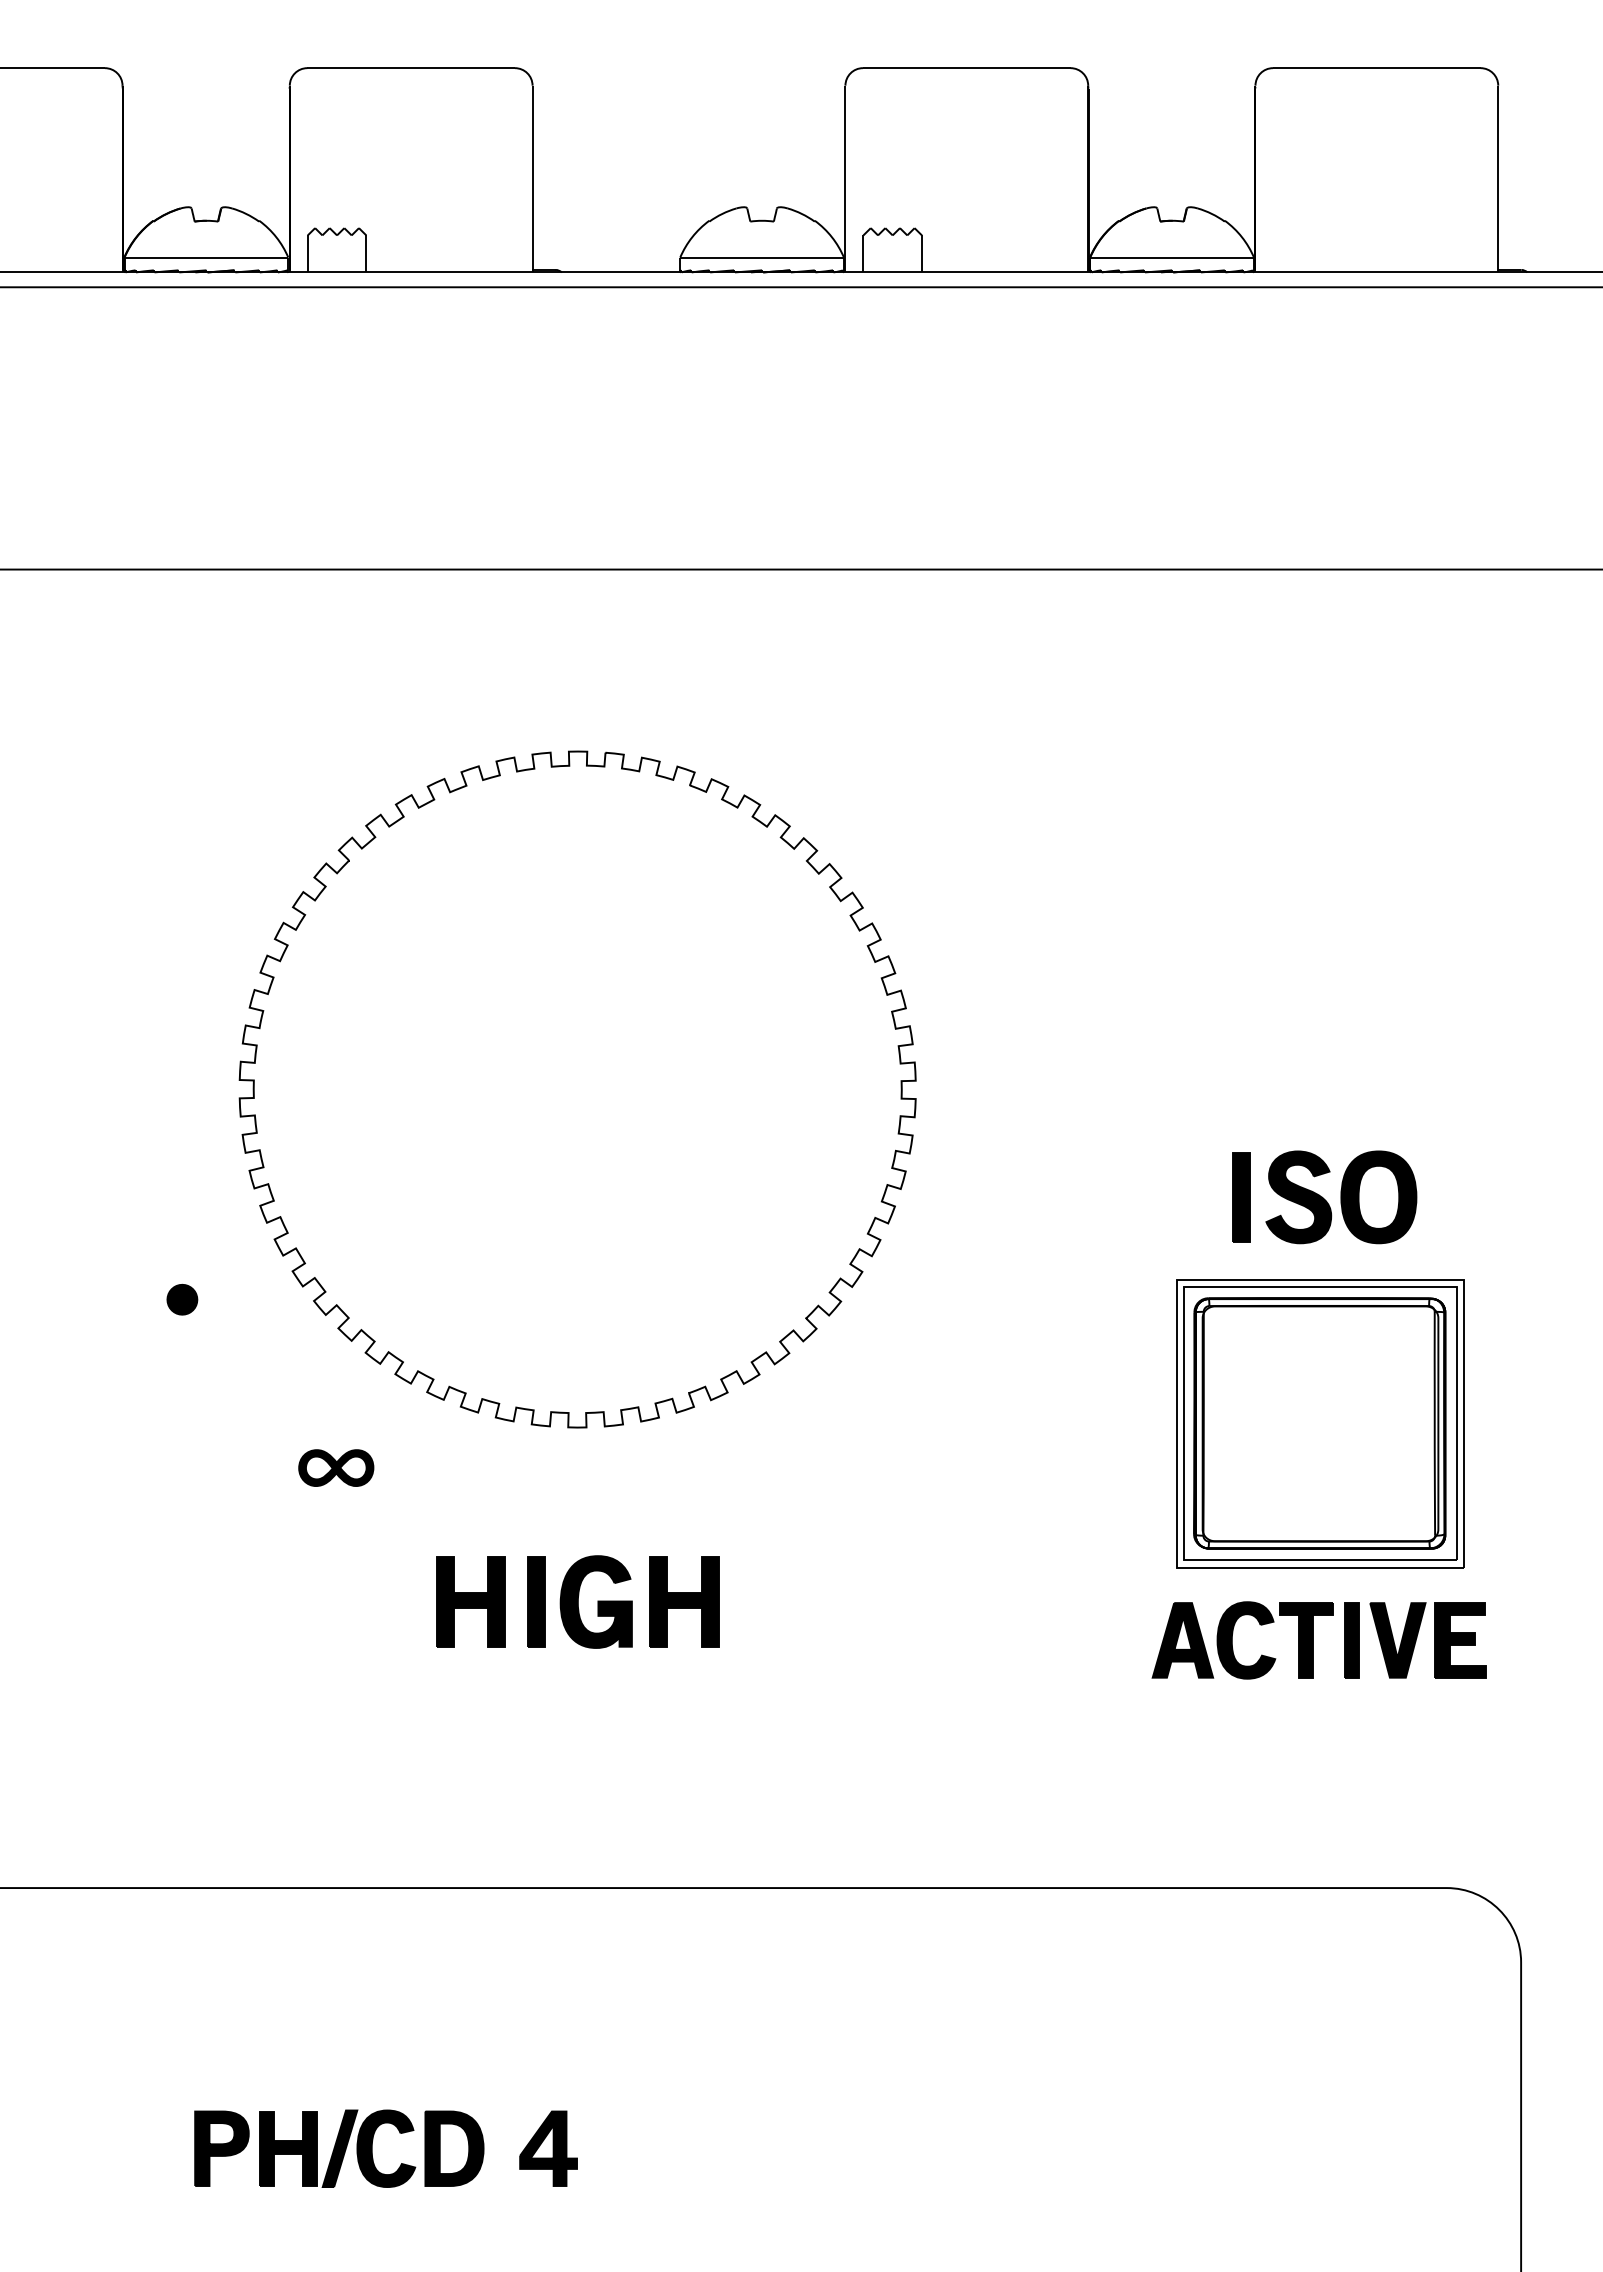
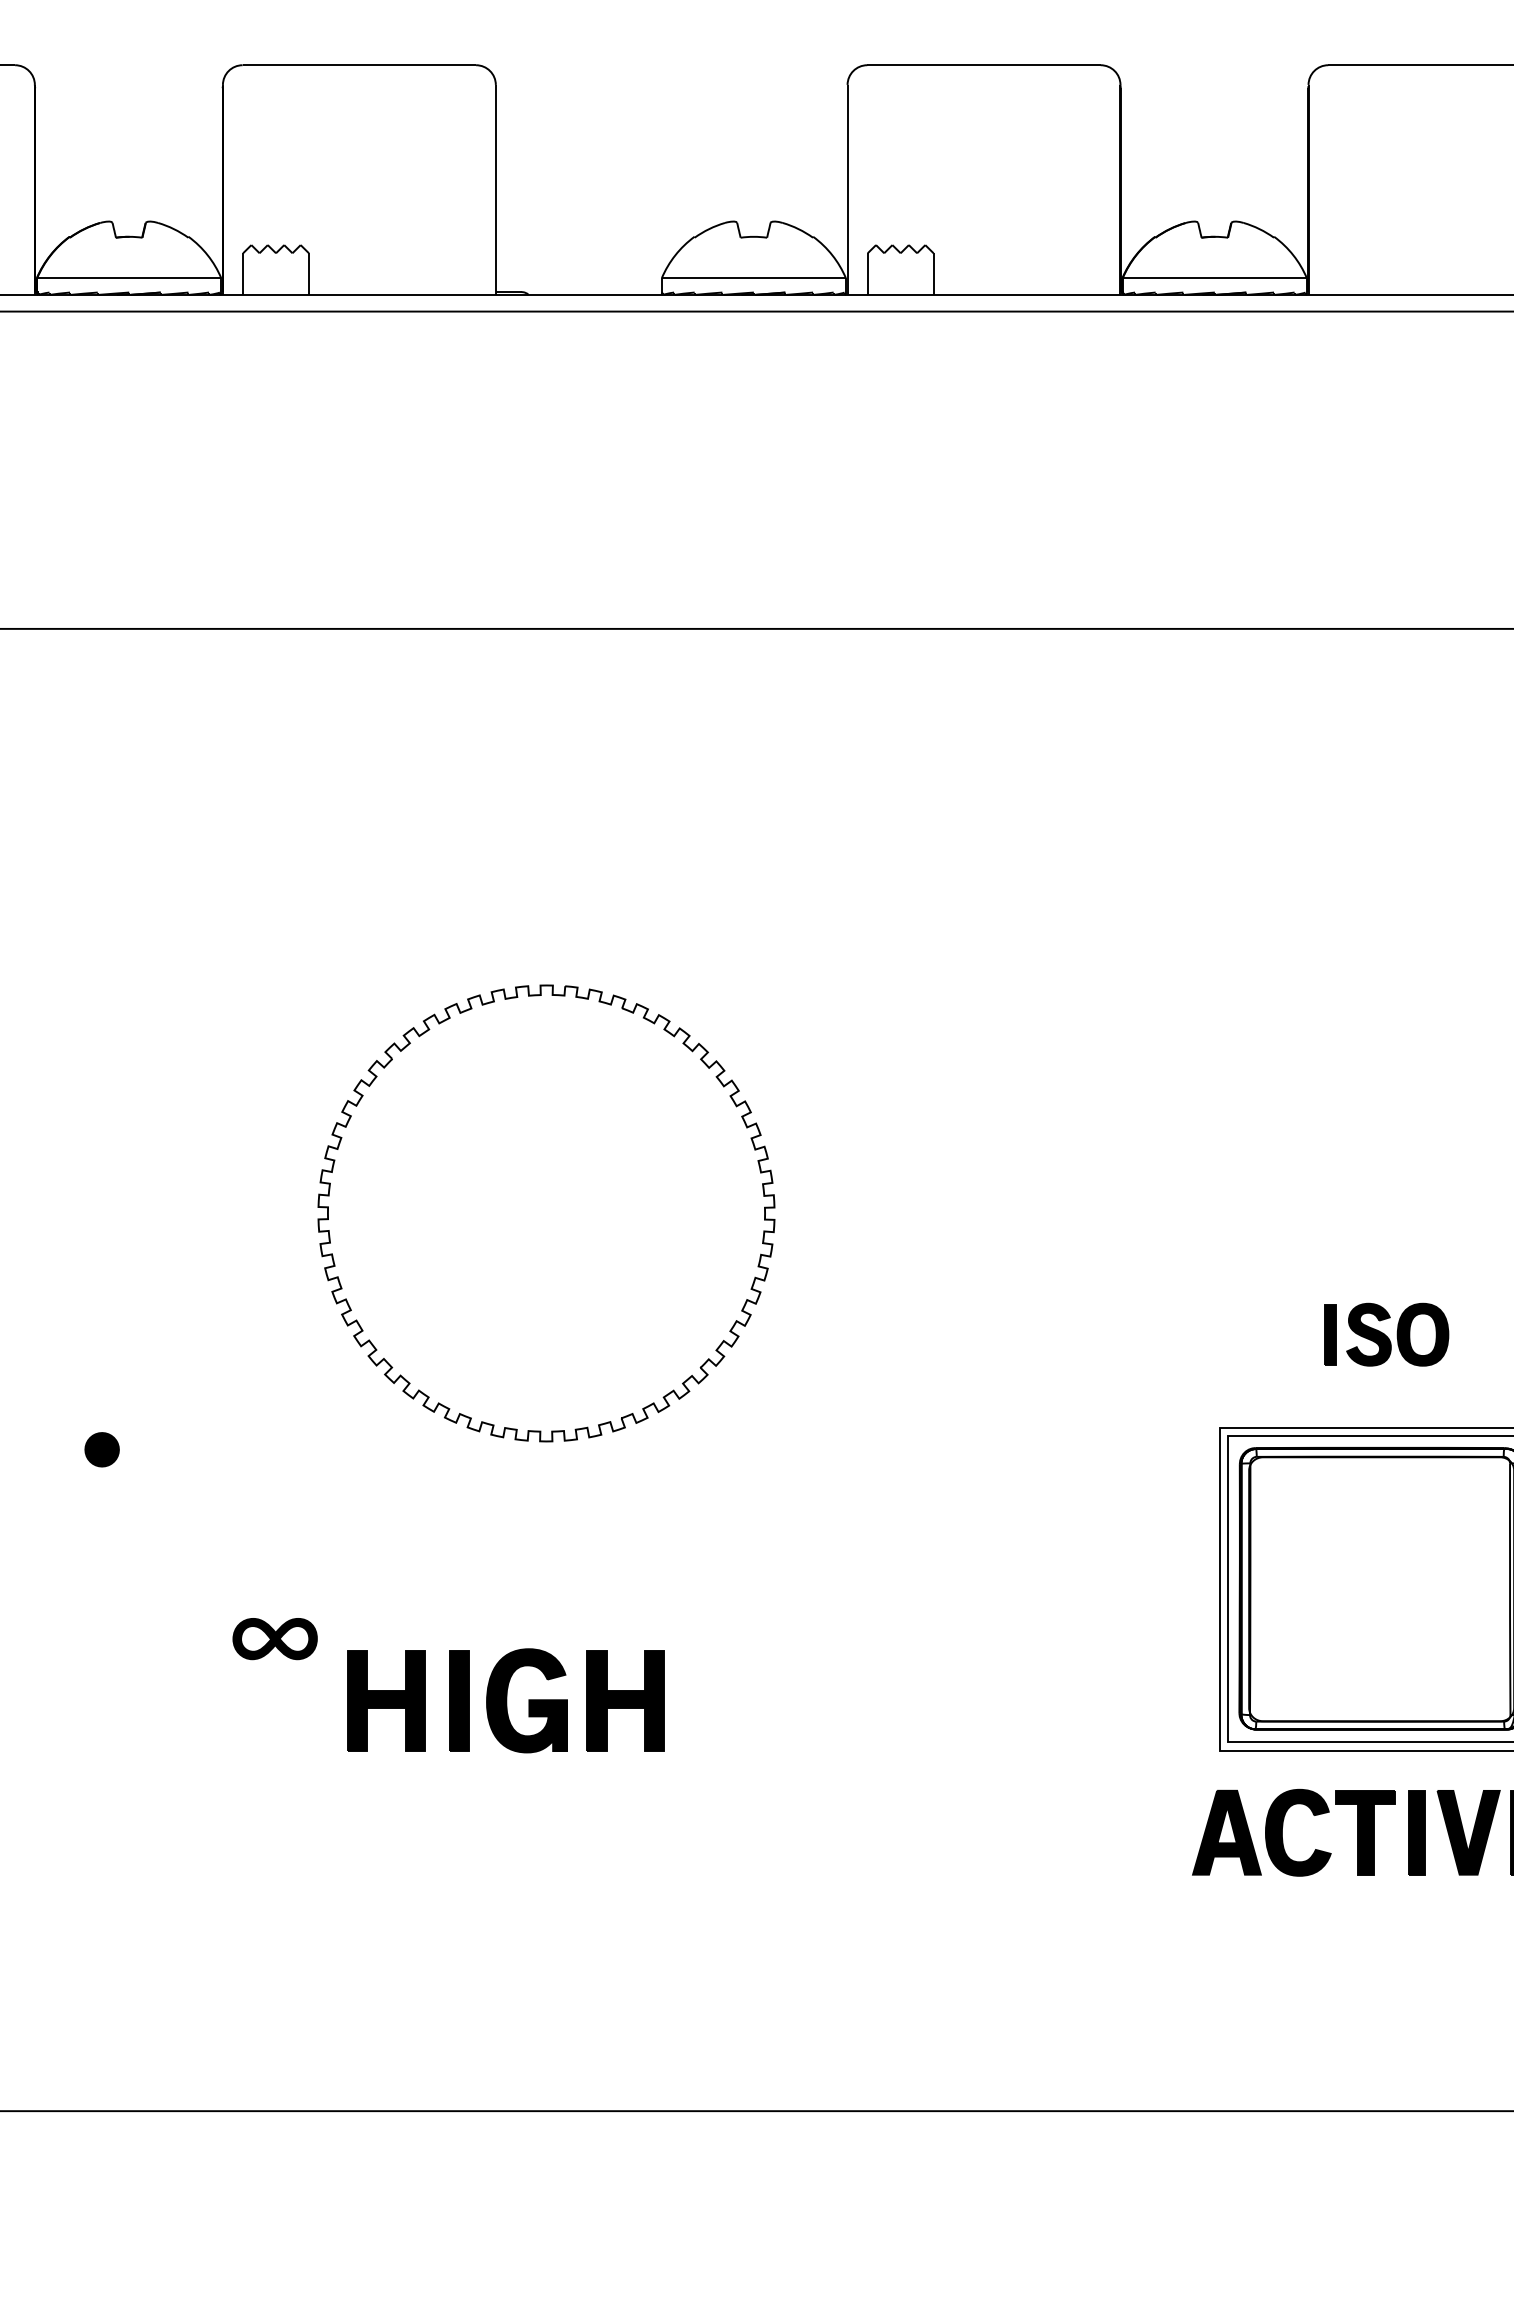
part: (577, 1089) -> (546, 1213), size x0.6
part: (1324, 1197) -> (1386, 1334), size x0.6
part: (577, 1601) -> (505, 1700), moved

